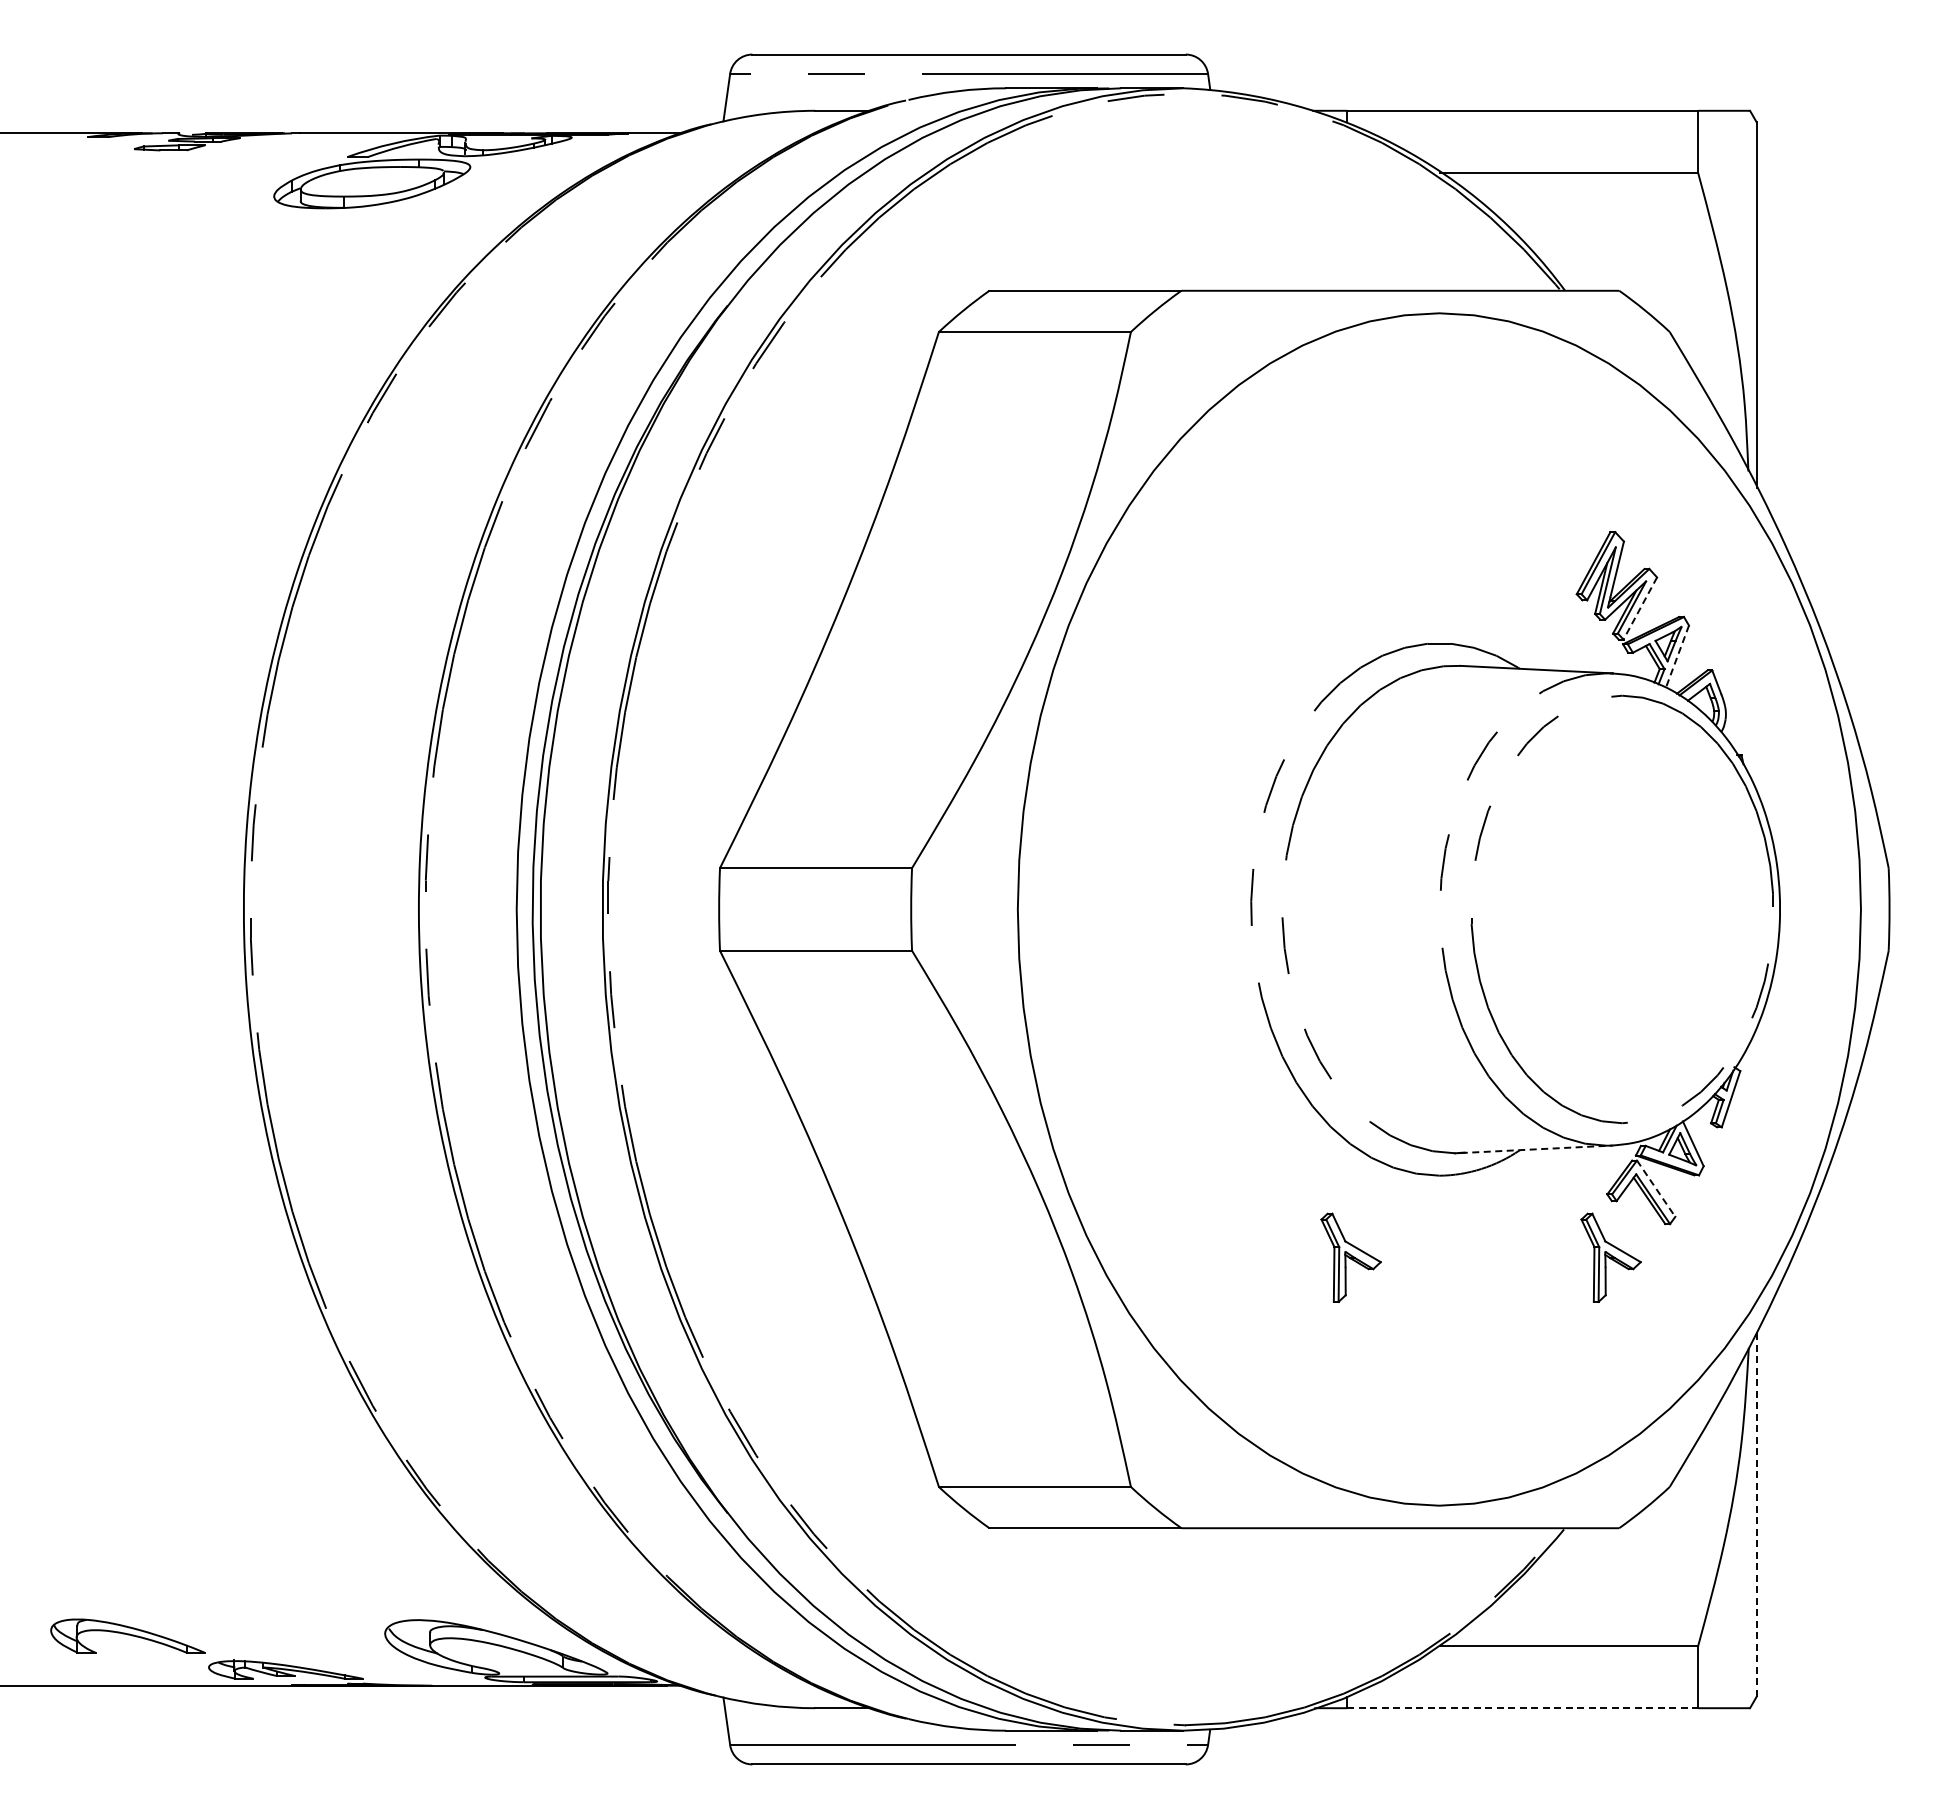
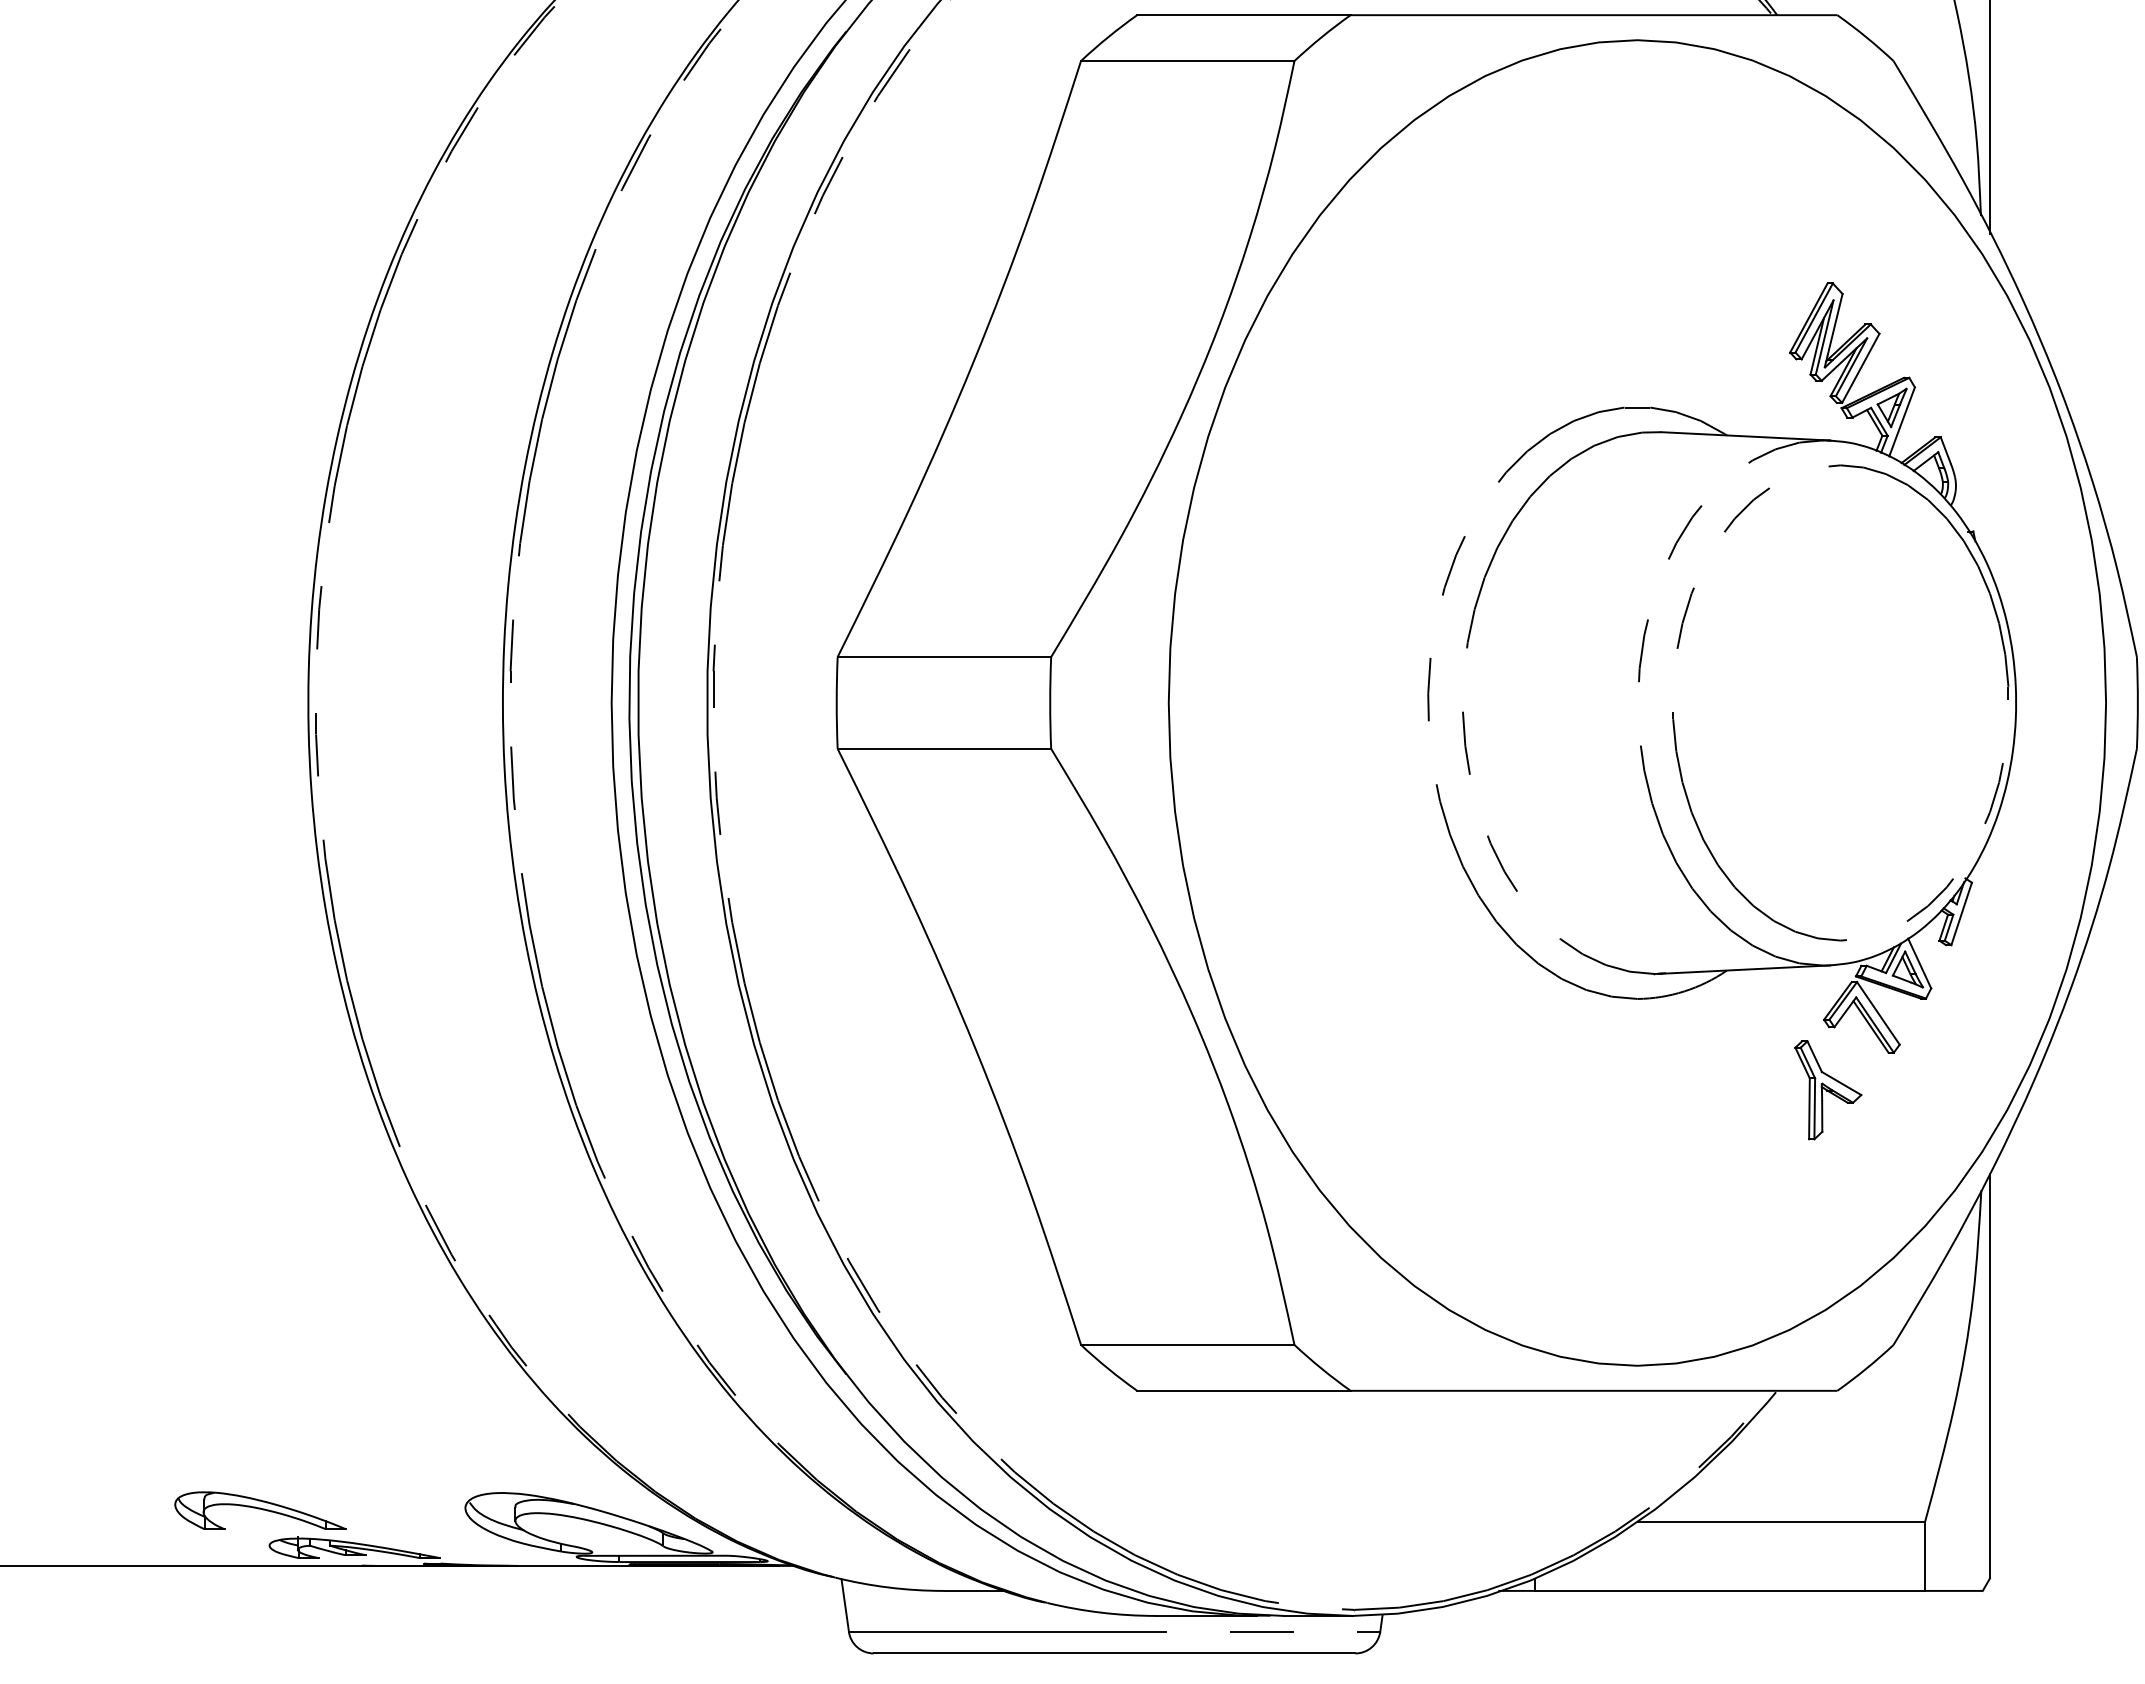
line: (1640, 608) -> (1860, 368), dashed -> solid
line: (1677, 657) -> (1902, 422), dashed -> solid
line: (1537, 1149) -> (1746, 969), dashed -> solid
line: (1656, 1189) -> (1878, 1014), dashed -> solid
part: (1350, 1257) -> (1538, 1089), removed
line: (1756, 1515) -> (1989, 1376), dashed -> solid
part: (127, 1635) -> (260, 1510), moved
line: (1523, 1708) -> (1730, 1591), dashed -> solid

